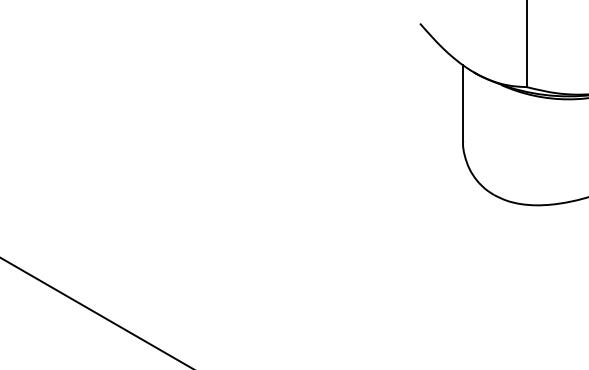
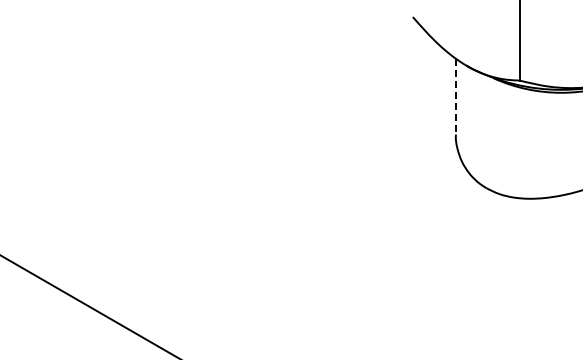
line: (463, 103) -> (456, 96), solid -> dashed

